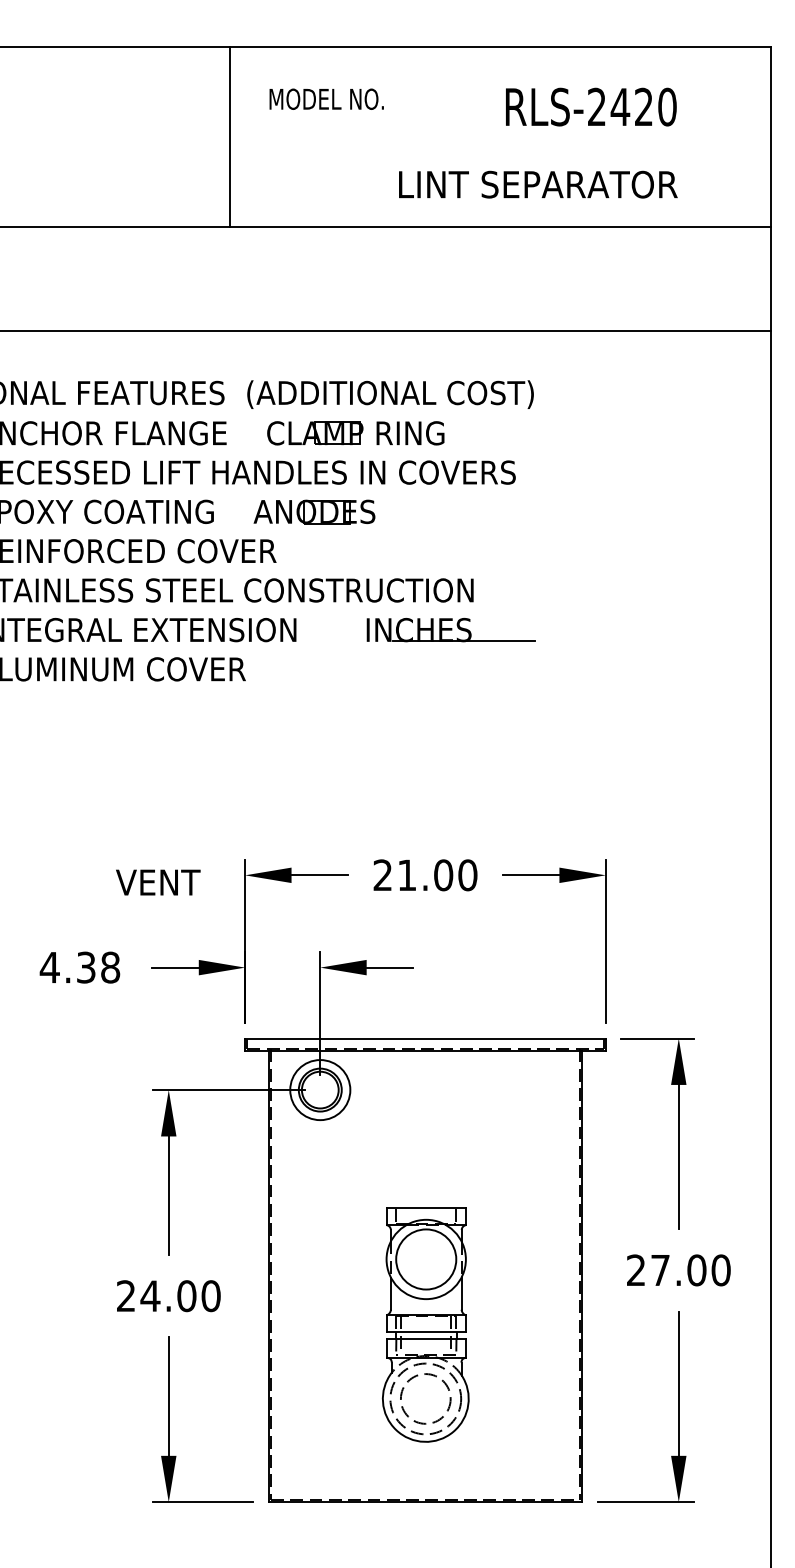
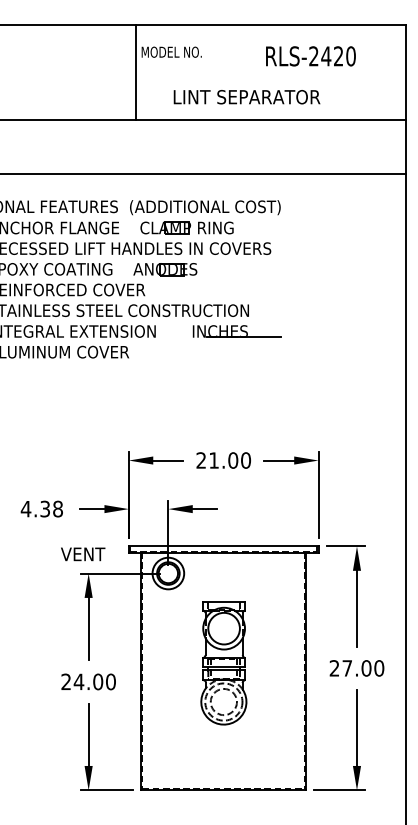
line: (229, 135) -> (135, 71), moved
text: (537, 185) -> (246, 97), moved
text: (158, 882) -> (83, 554), moved
part: (425, 1325) -> (223, 663), moved

